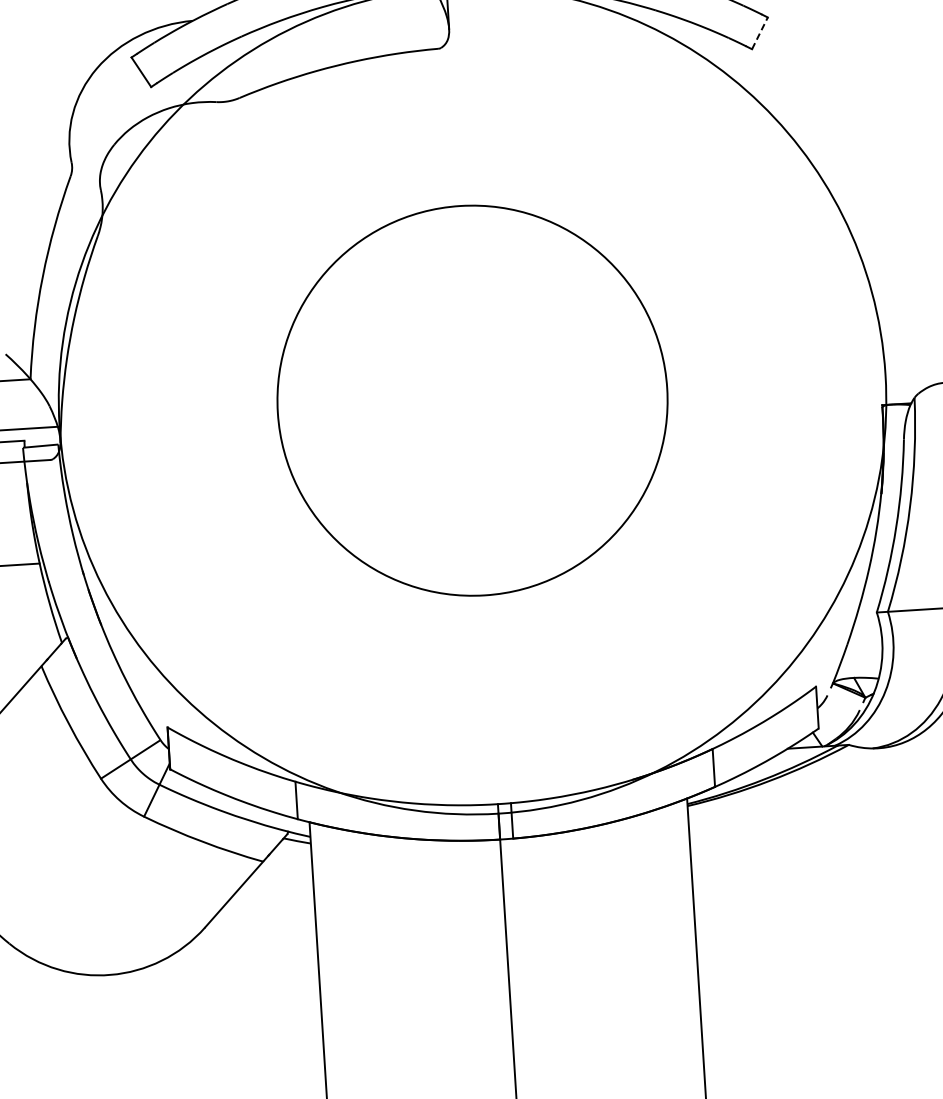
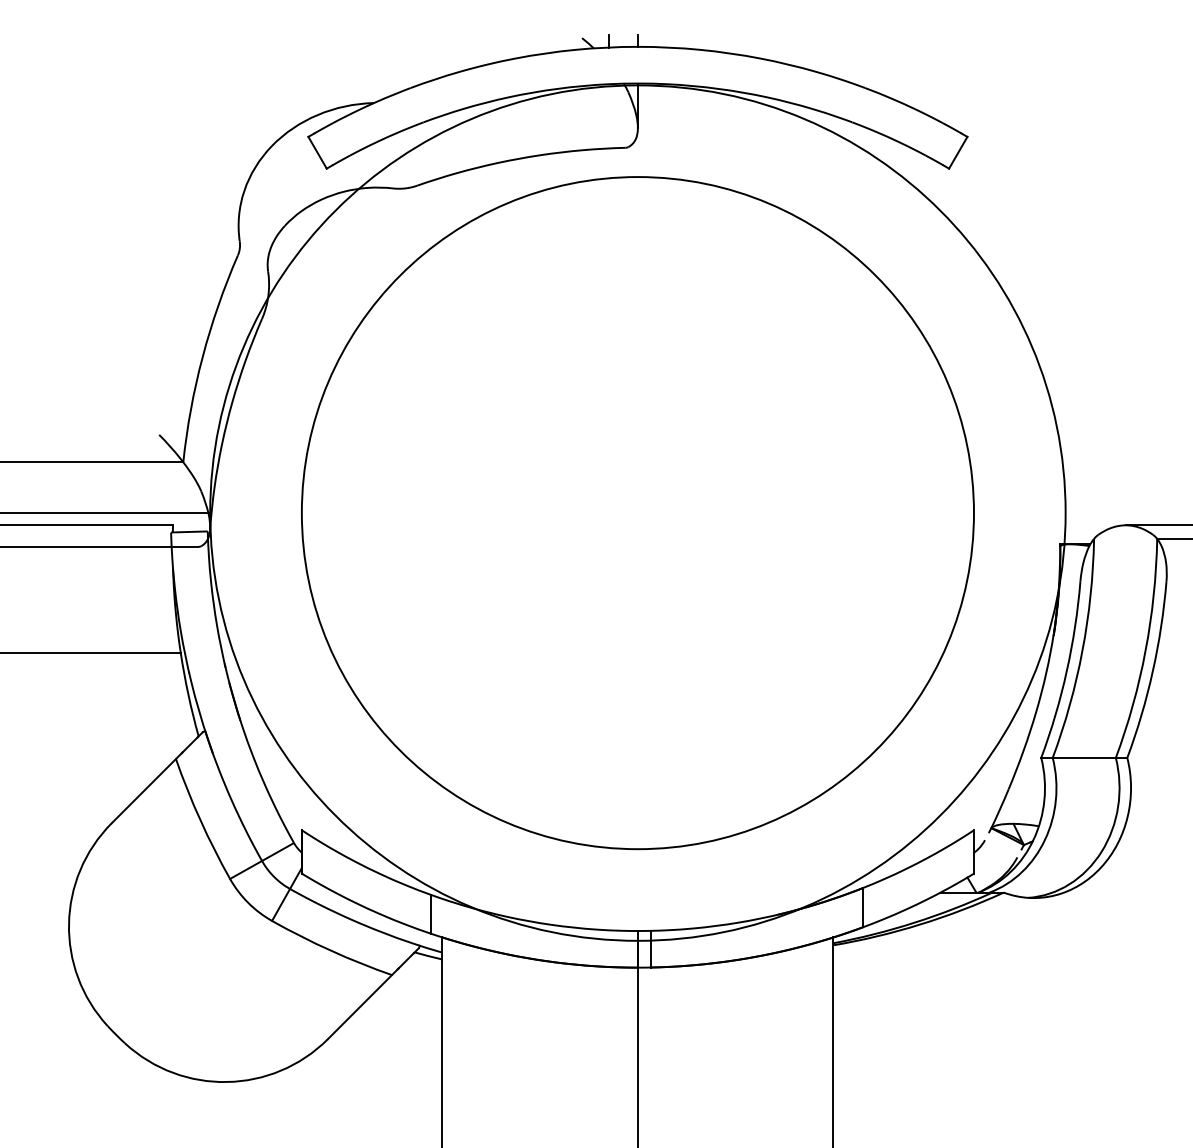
line: (760, 33) -> (958, 152), dashed -> solid
circle: (472, 401) -> (637, 513), size x1.67

